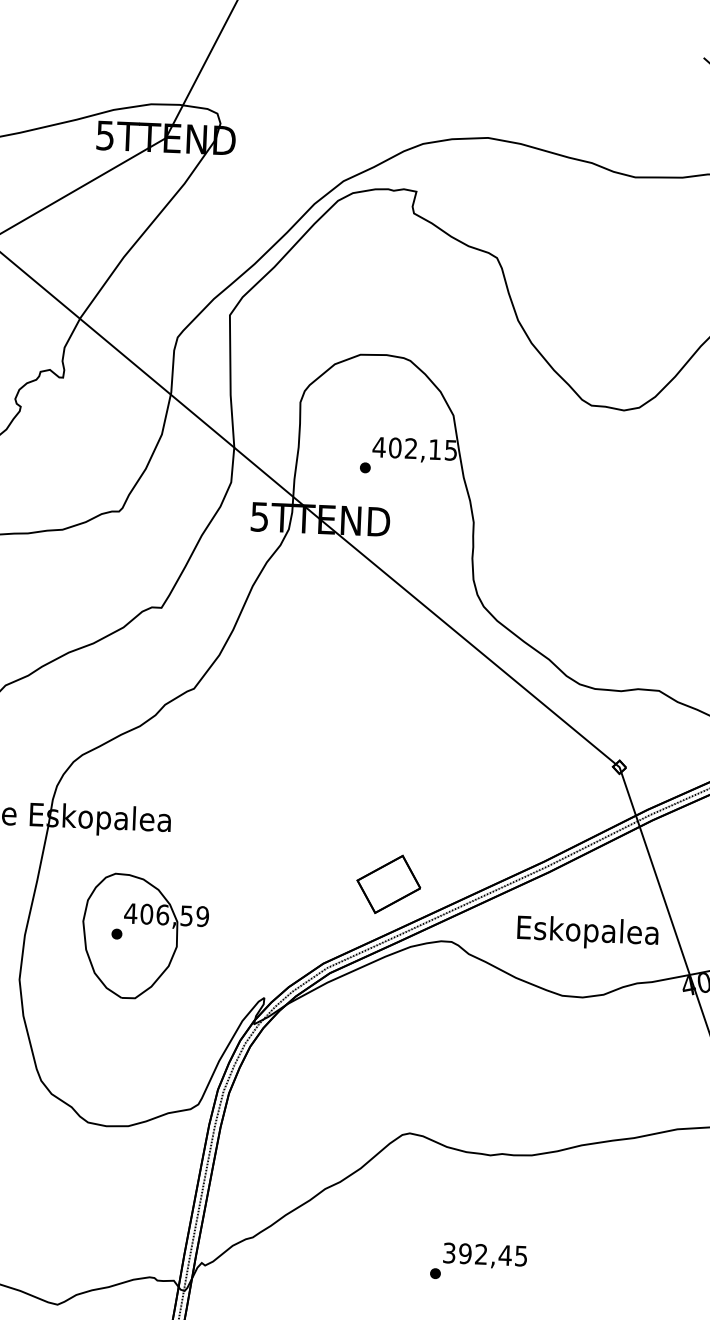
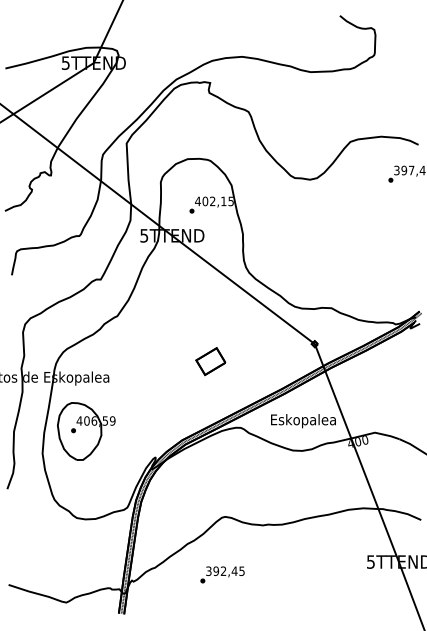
part: (388, 884) -> (210, 361), moved
part: (144, 936) -> (86, 431), moved
text: (478, 1261) -> (222, 574), moved

